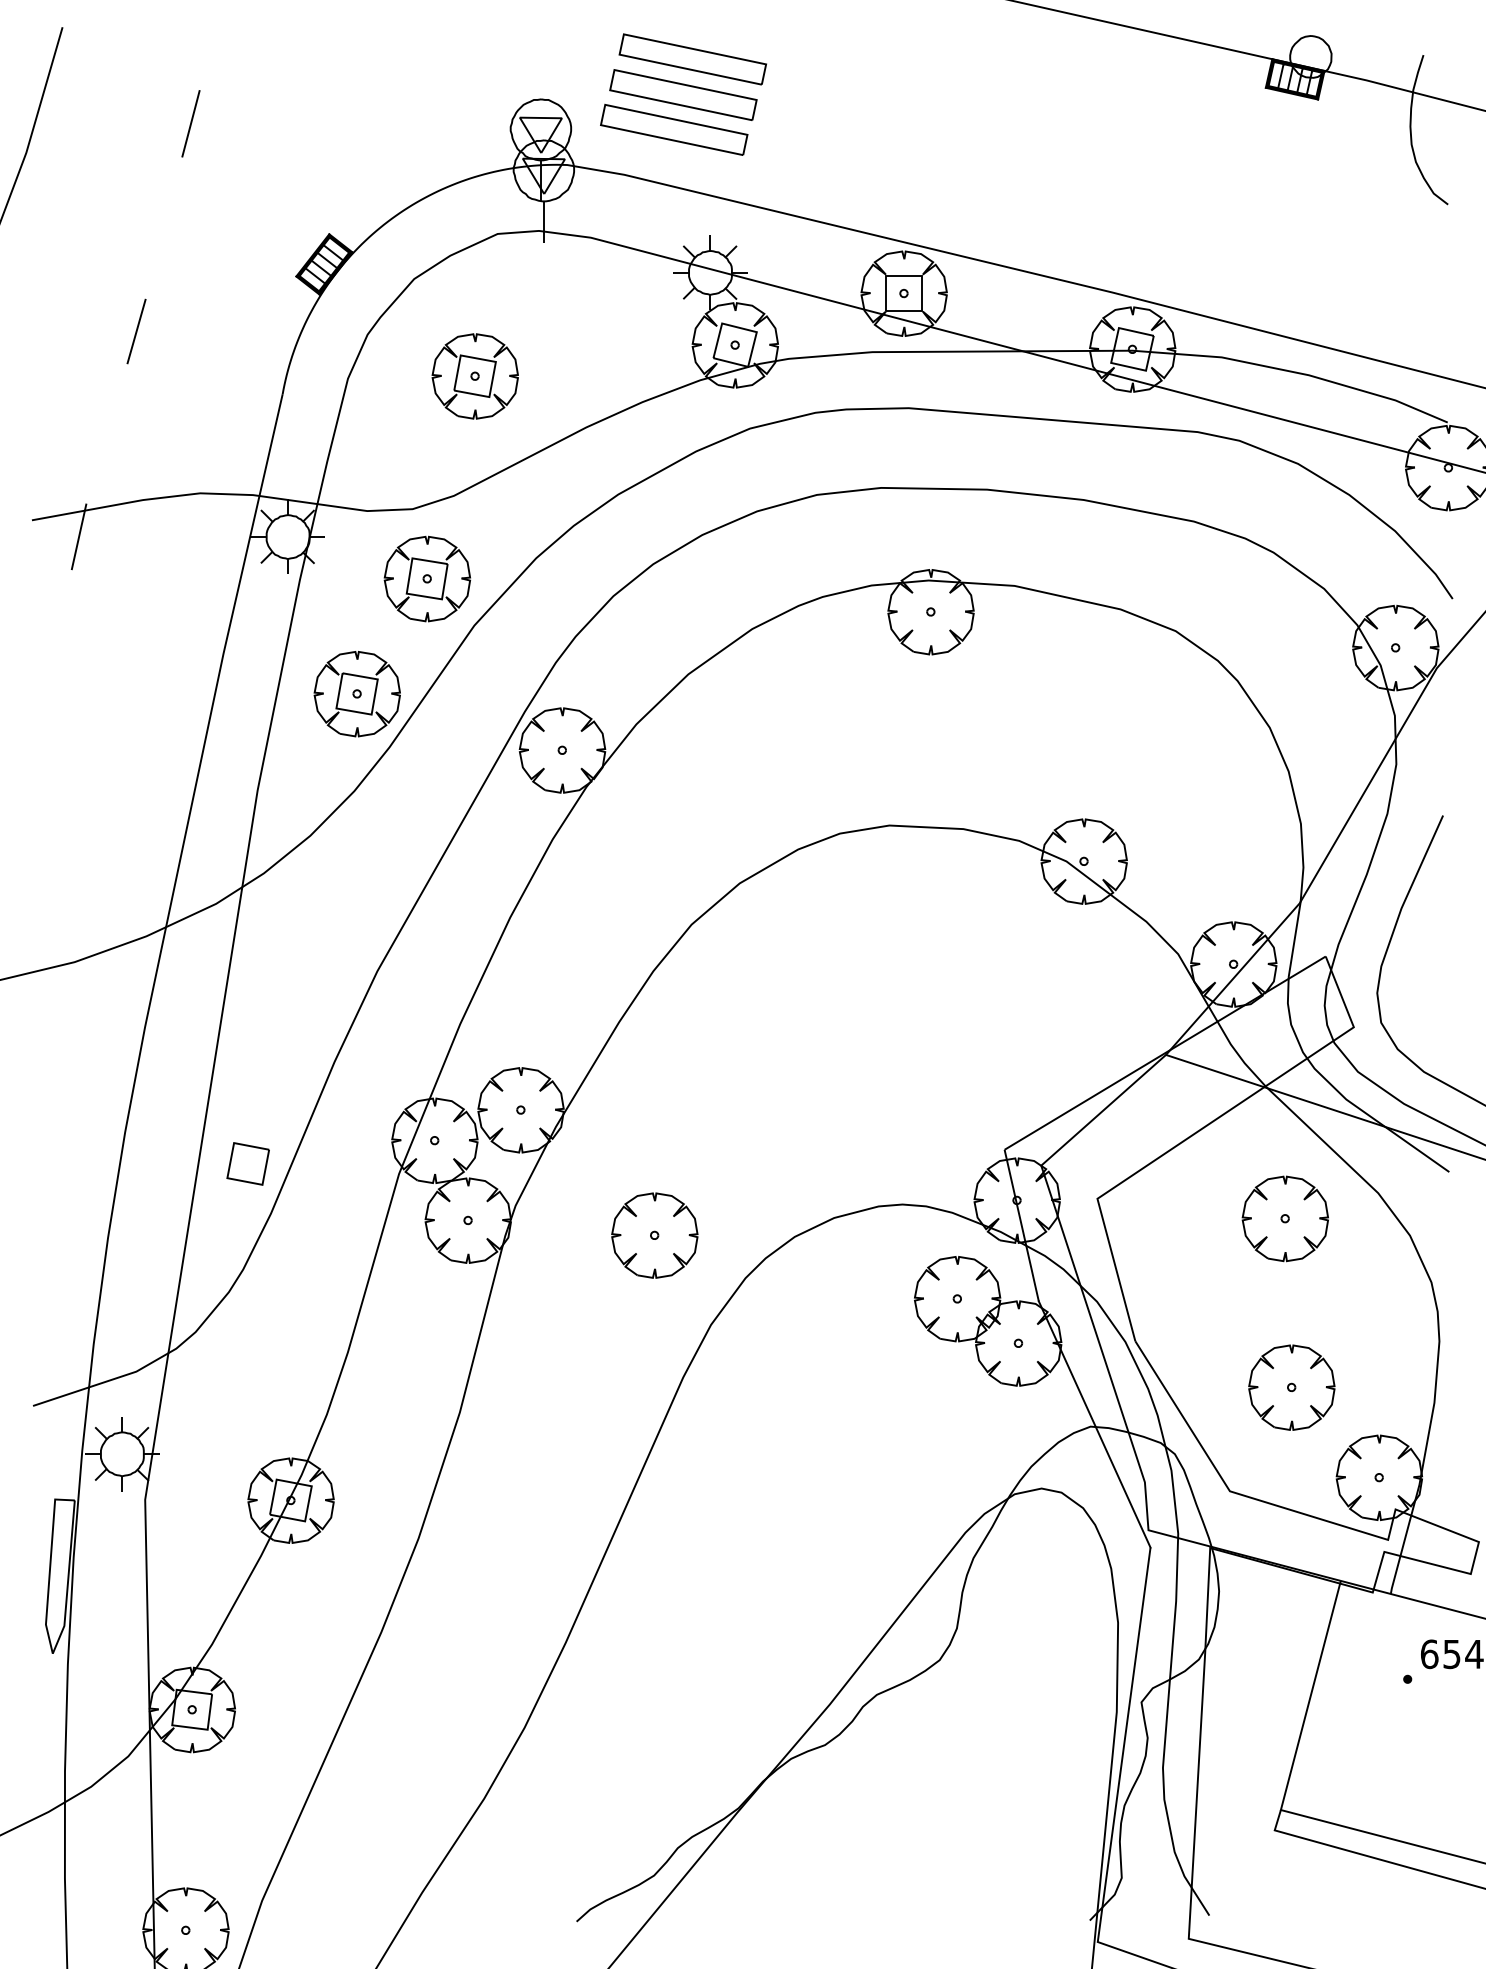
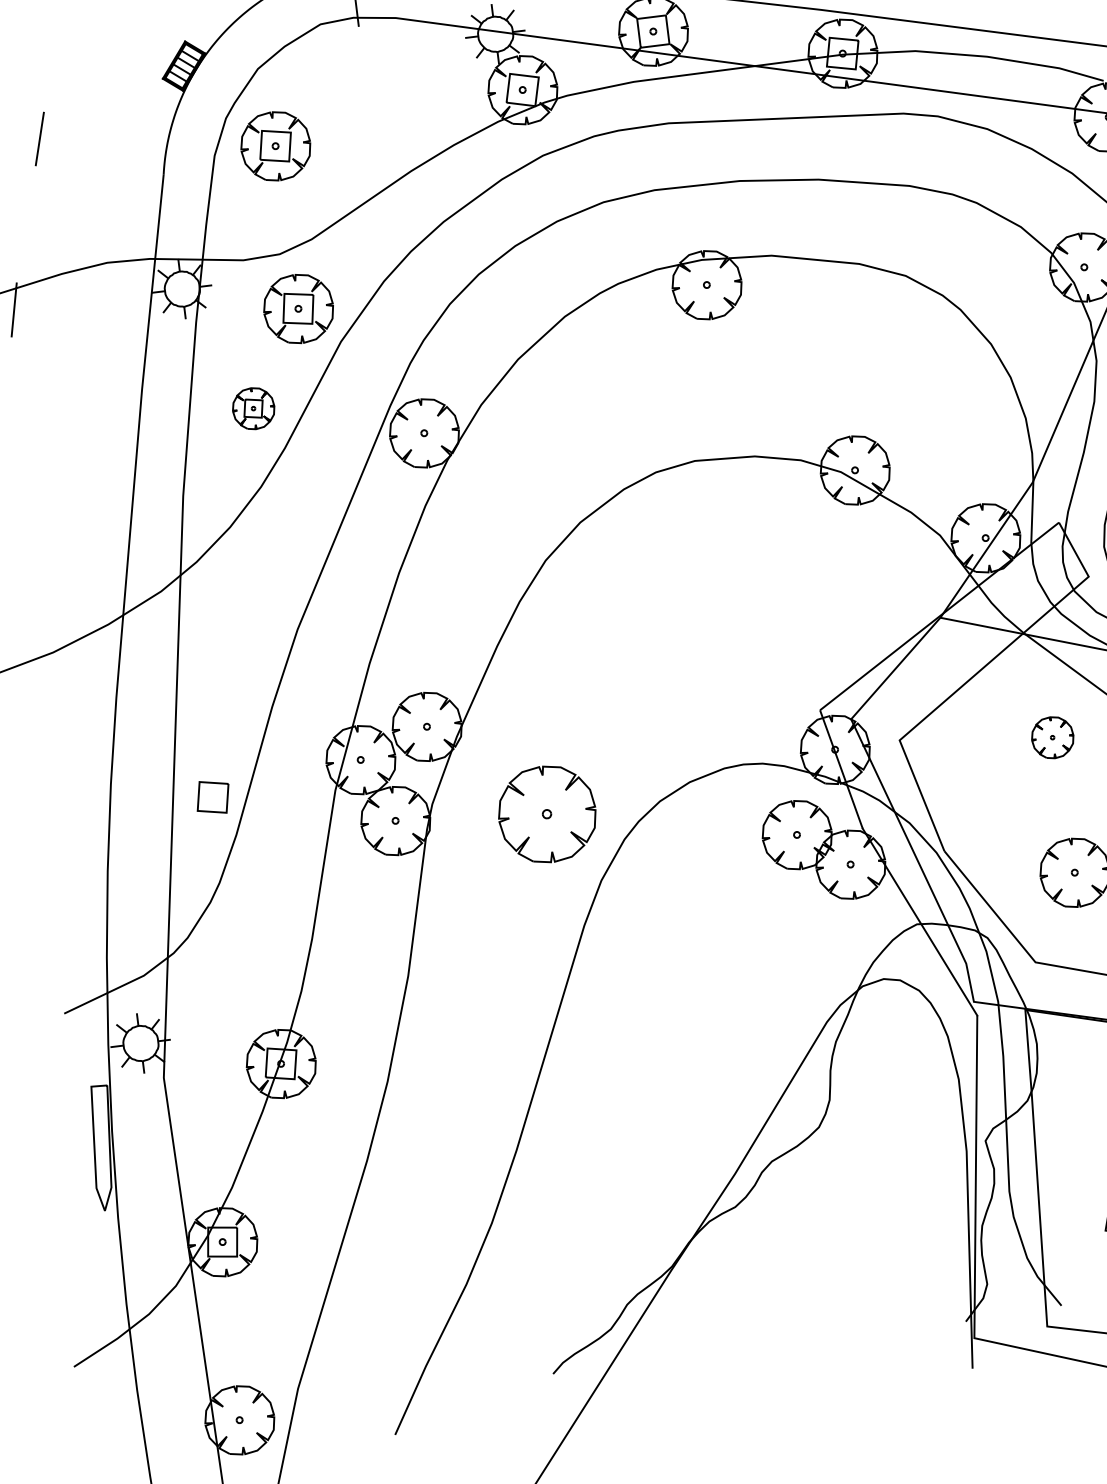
part: (474, 376) -> (275, 146), moved
part: (356, 694) -> (253, 408), size x0.6
part: (1284, 1218) -> (1052, 737), size x0.6
part: (654, 1235) -> (547, 814), size x1.4

